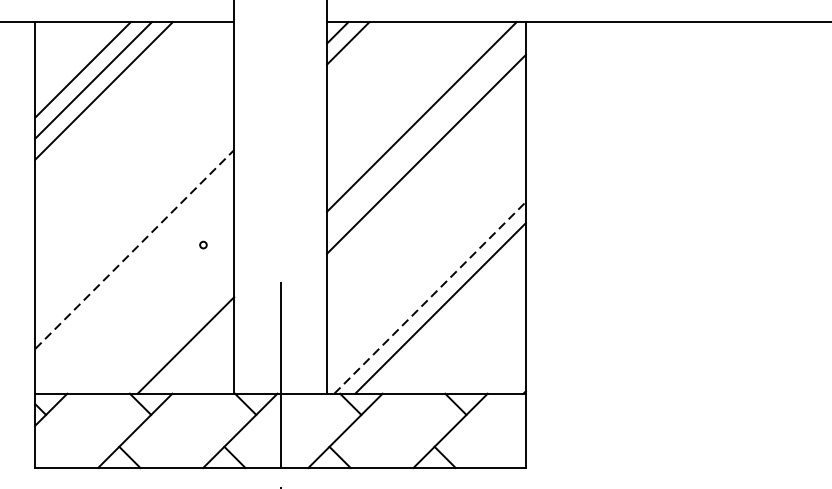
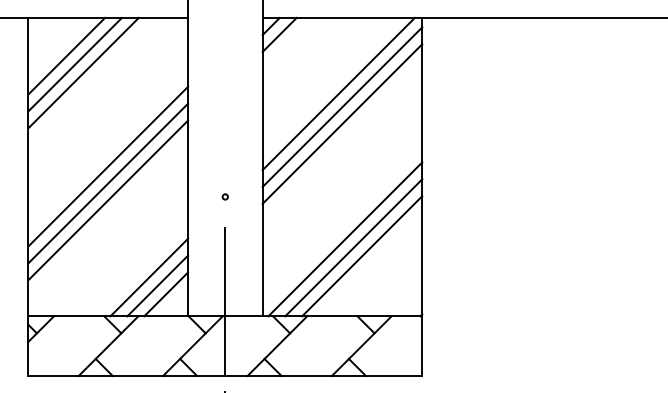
line: (426, 133) -> (342, 107), added
line: (135, 207) -> (108, 166), added
line: (135, 228) -> (108, 183), added
circle: (202, 244) -> (224, 196), moved
line: (135, 249) -> (108, 200), dashed -> solid
line: (430, 298) -> (345, 239), dashed -> solid
line: (451, 319) -> (362, 256), added
line: (196, 355) -> (157, 285), added
line: (207, 366) -> (166, 294), added

